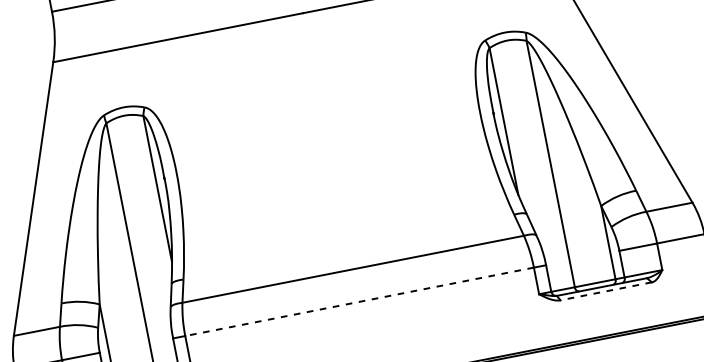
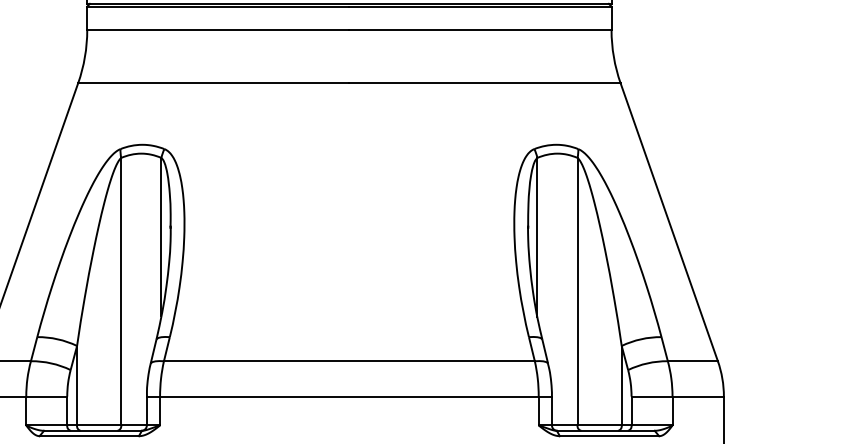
line: (606, 291) -> (609, 436), dashed -> solid
line: (358, 301) -> (348, 396), dashed -> solid

